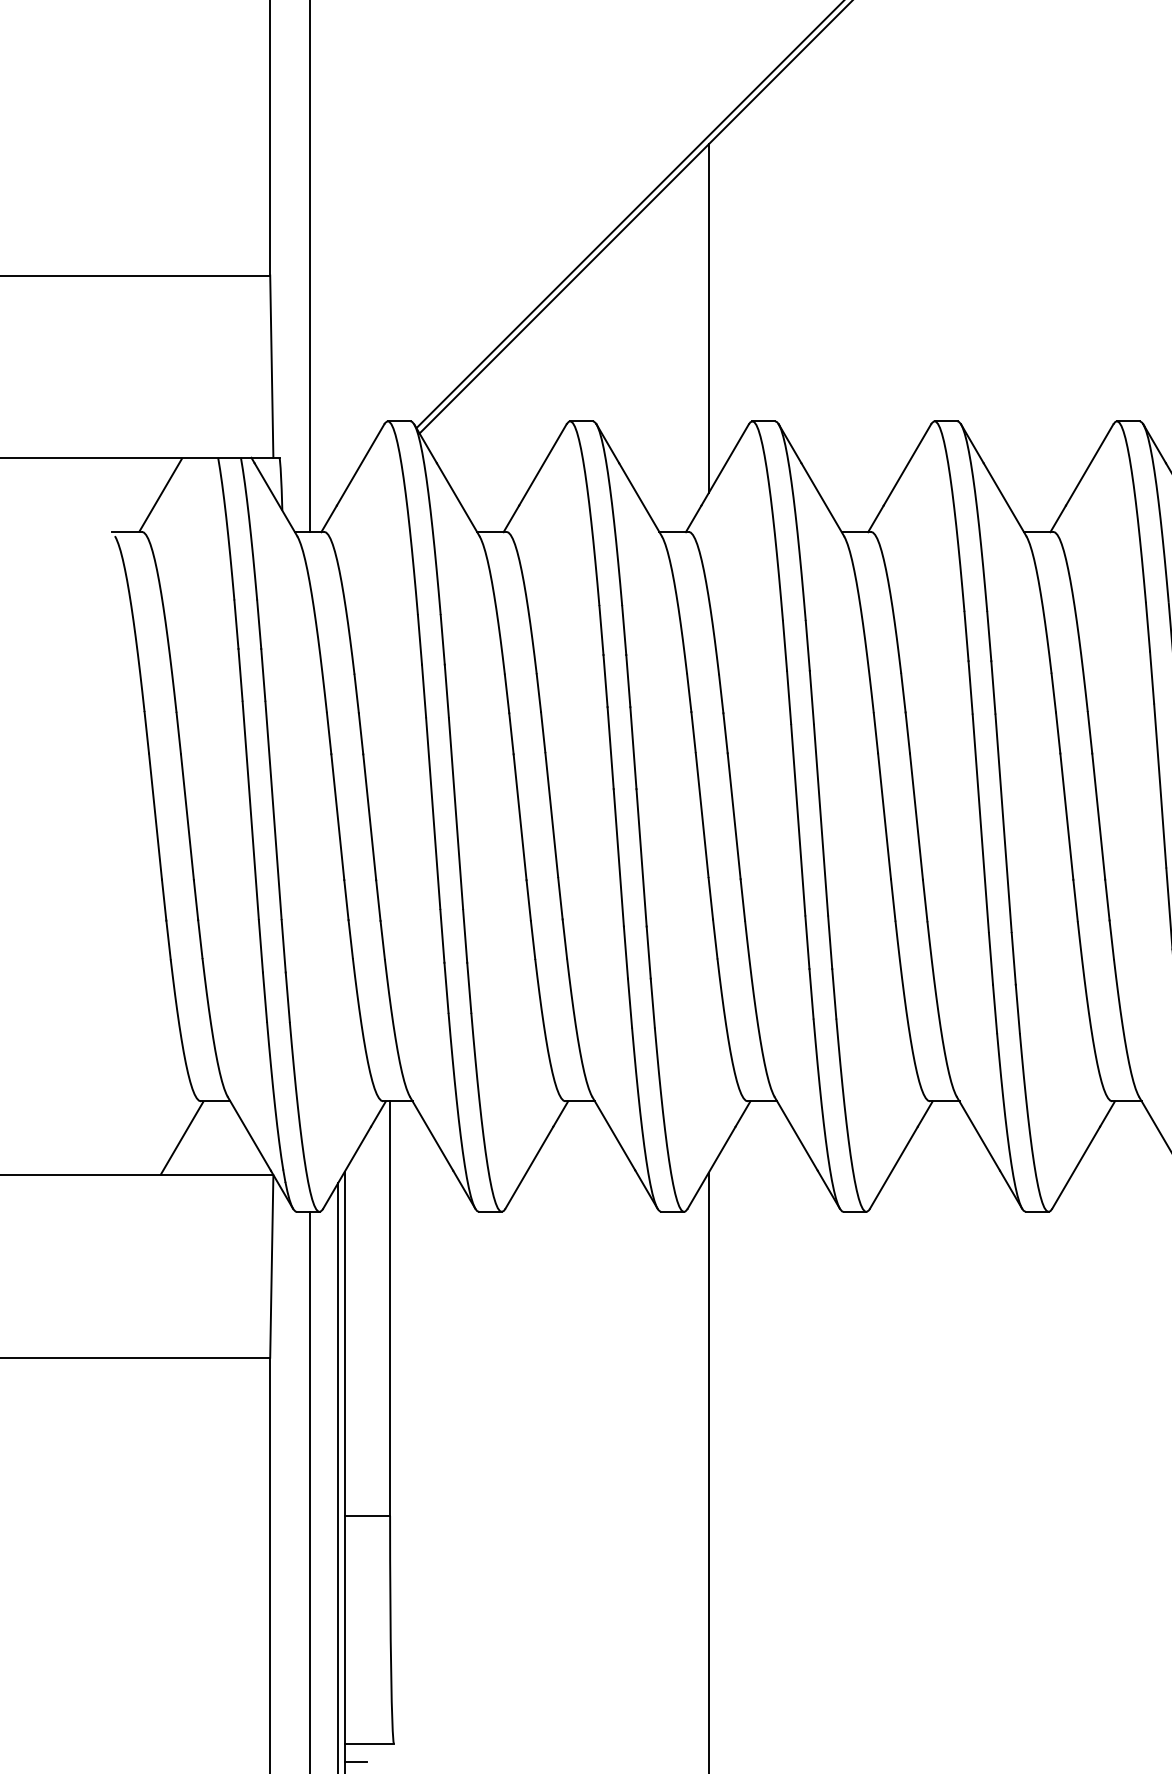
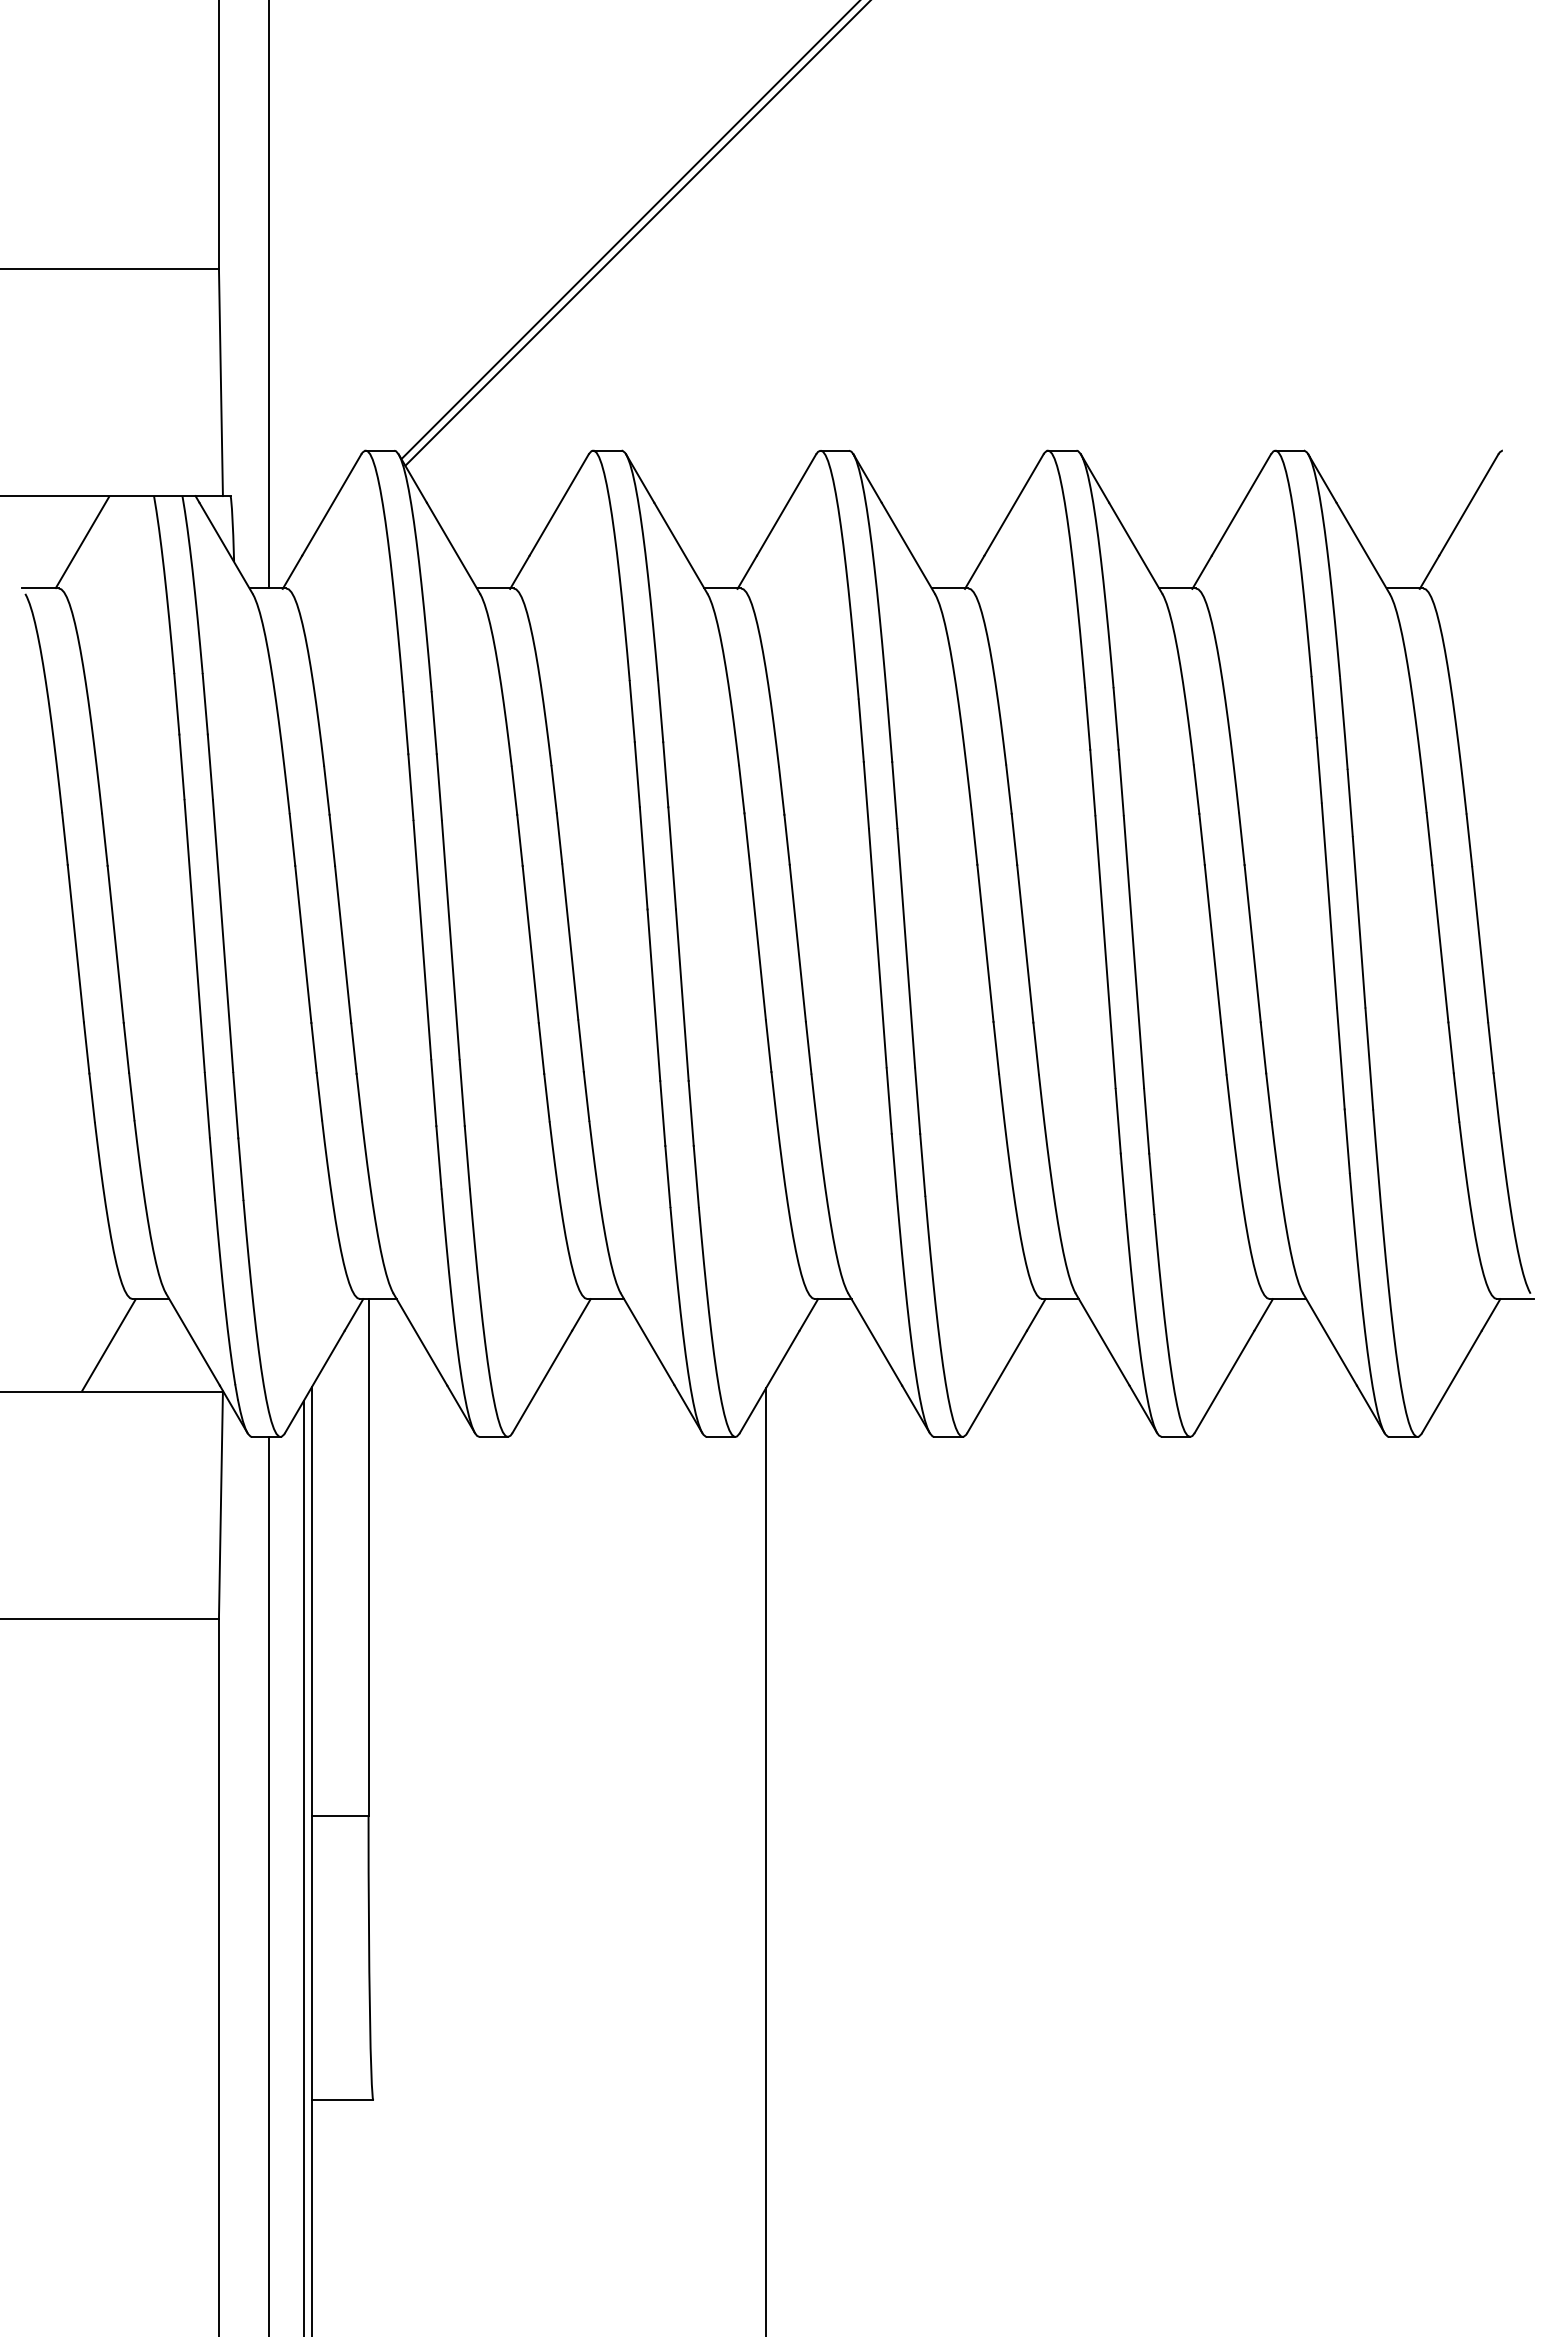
line: (709, 318) -> (766, 322), removed
line: (355, 1762) -> (325, 2123), removed

